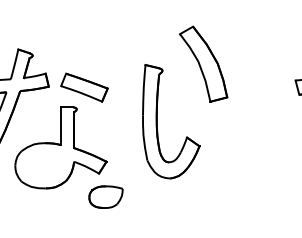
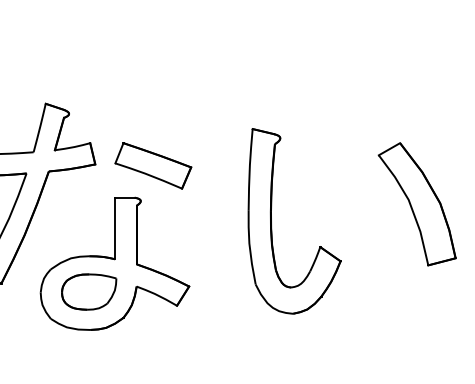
part: (203, 63) -> (417, 203), moved
part: (105, 196) -> (88, 290), moved

